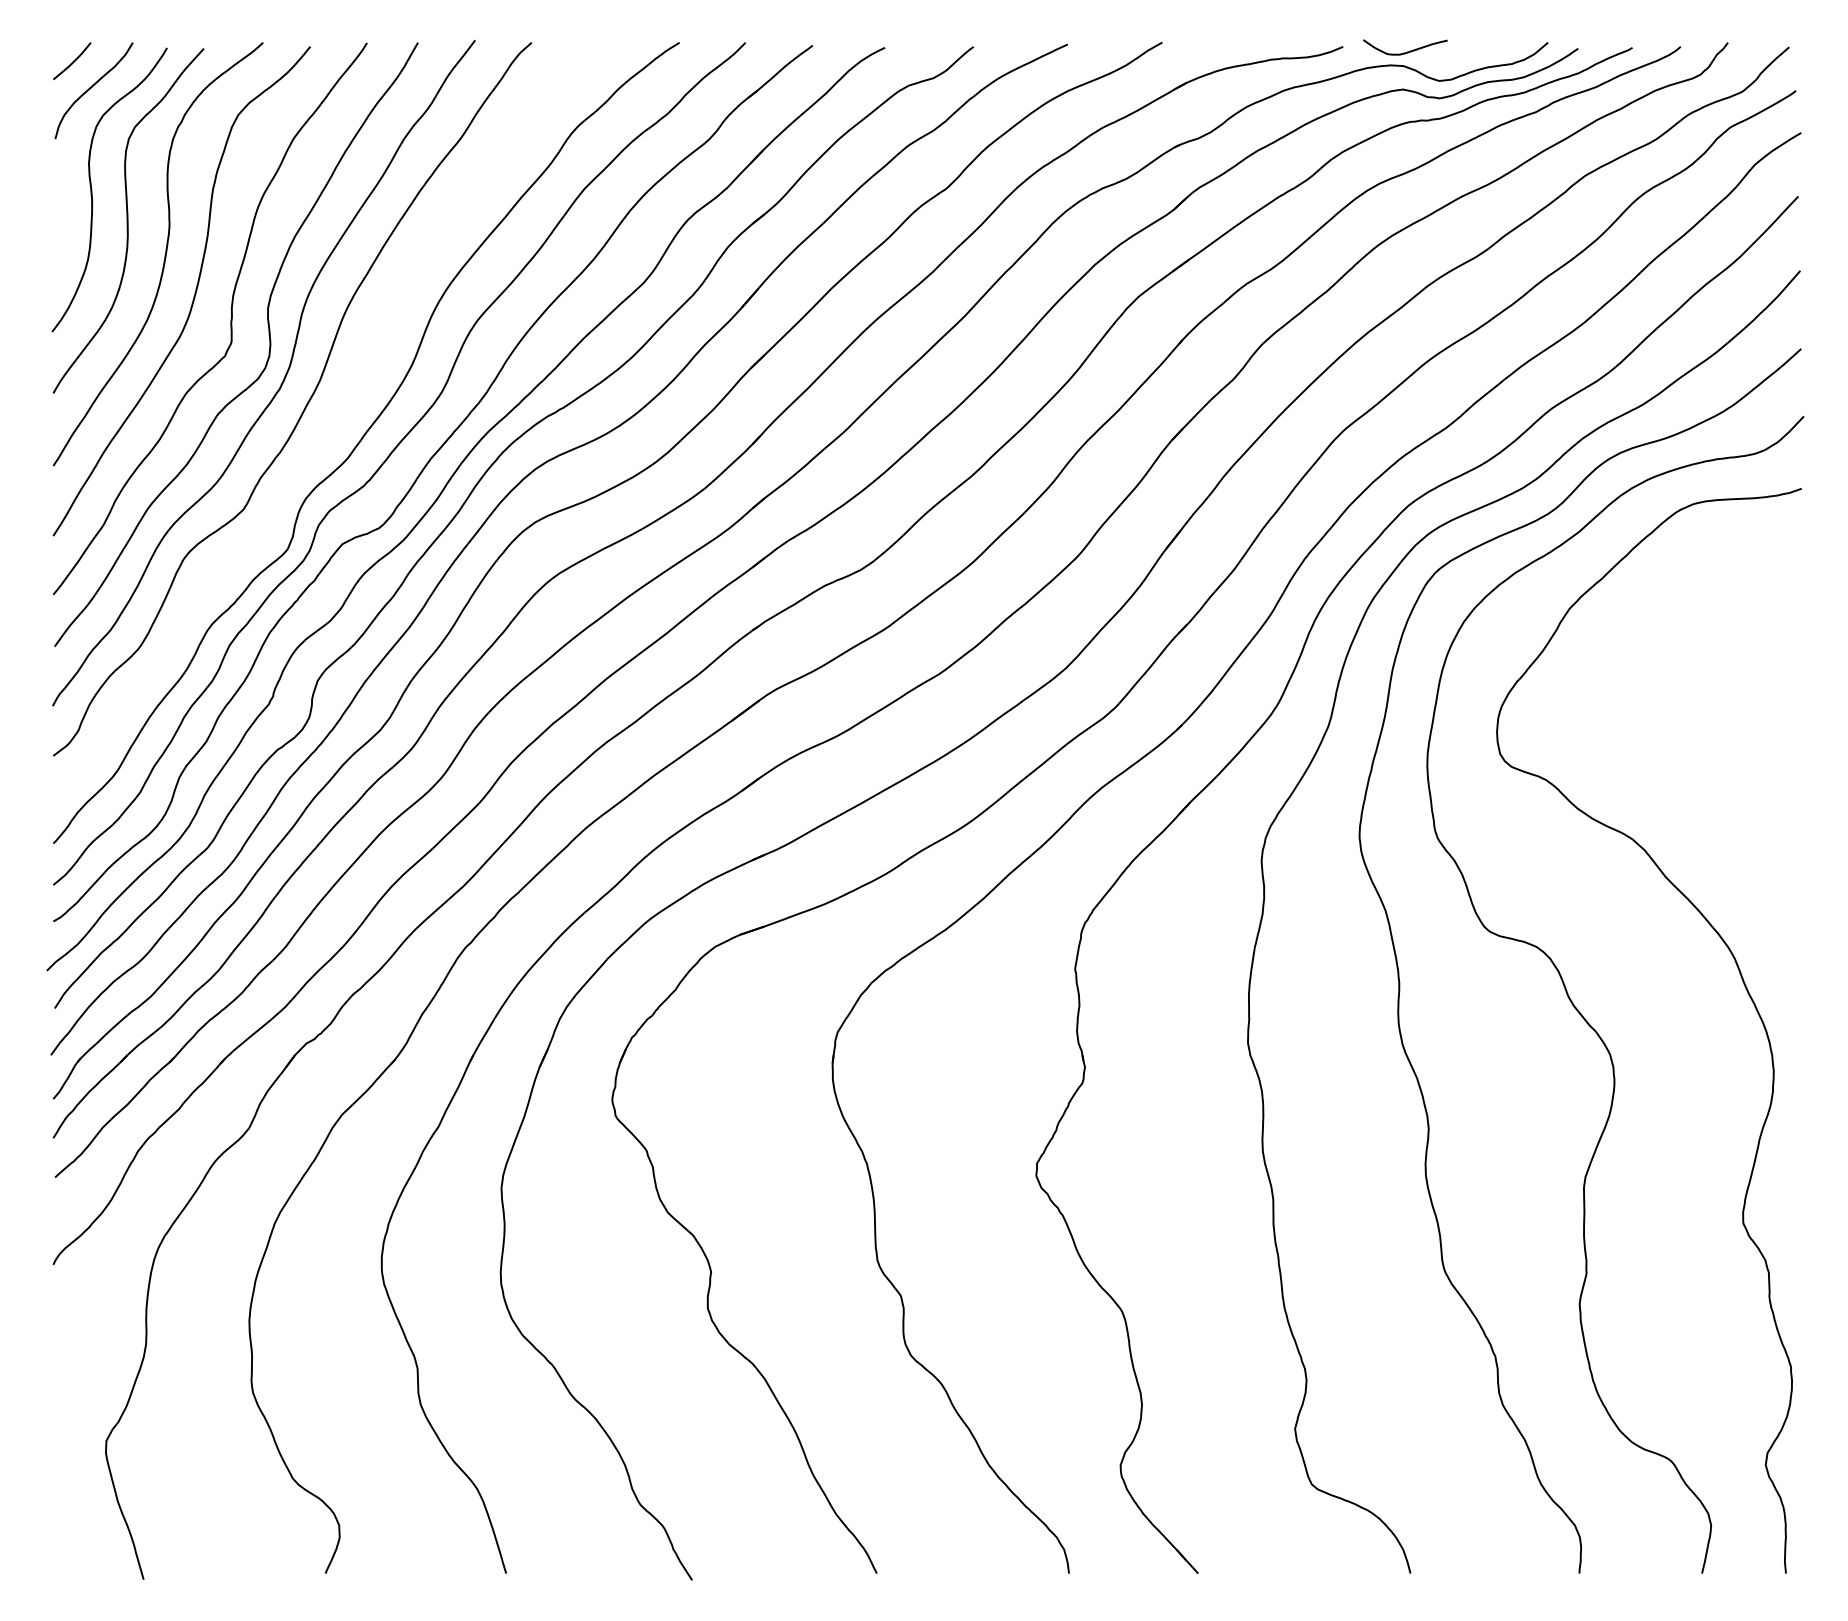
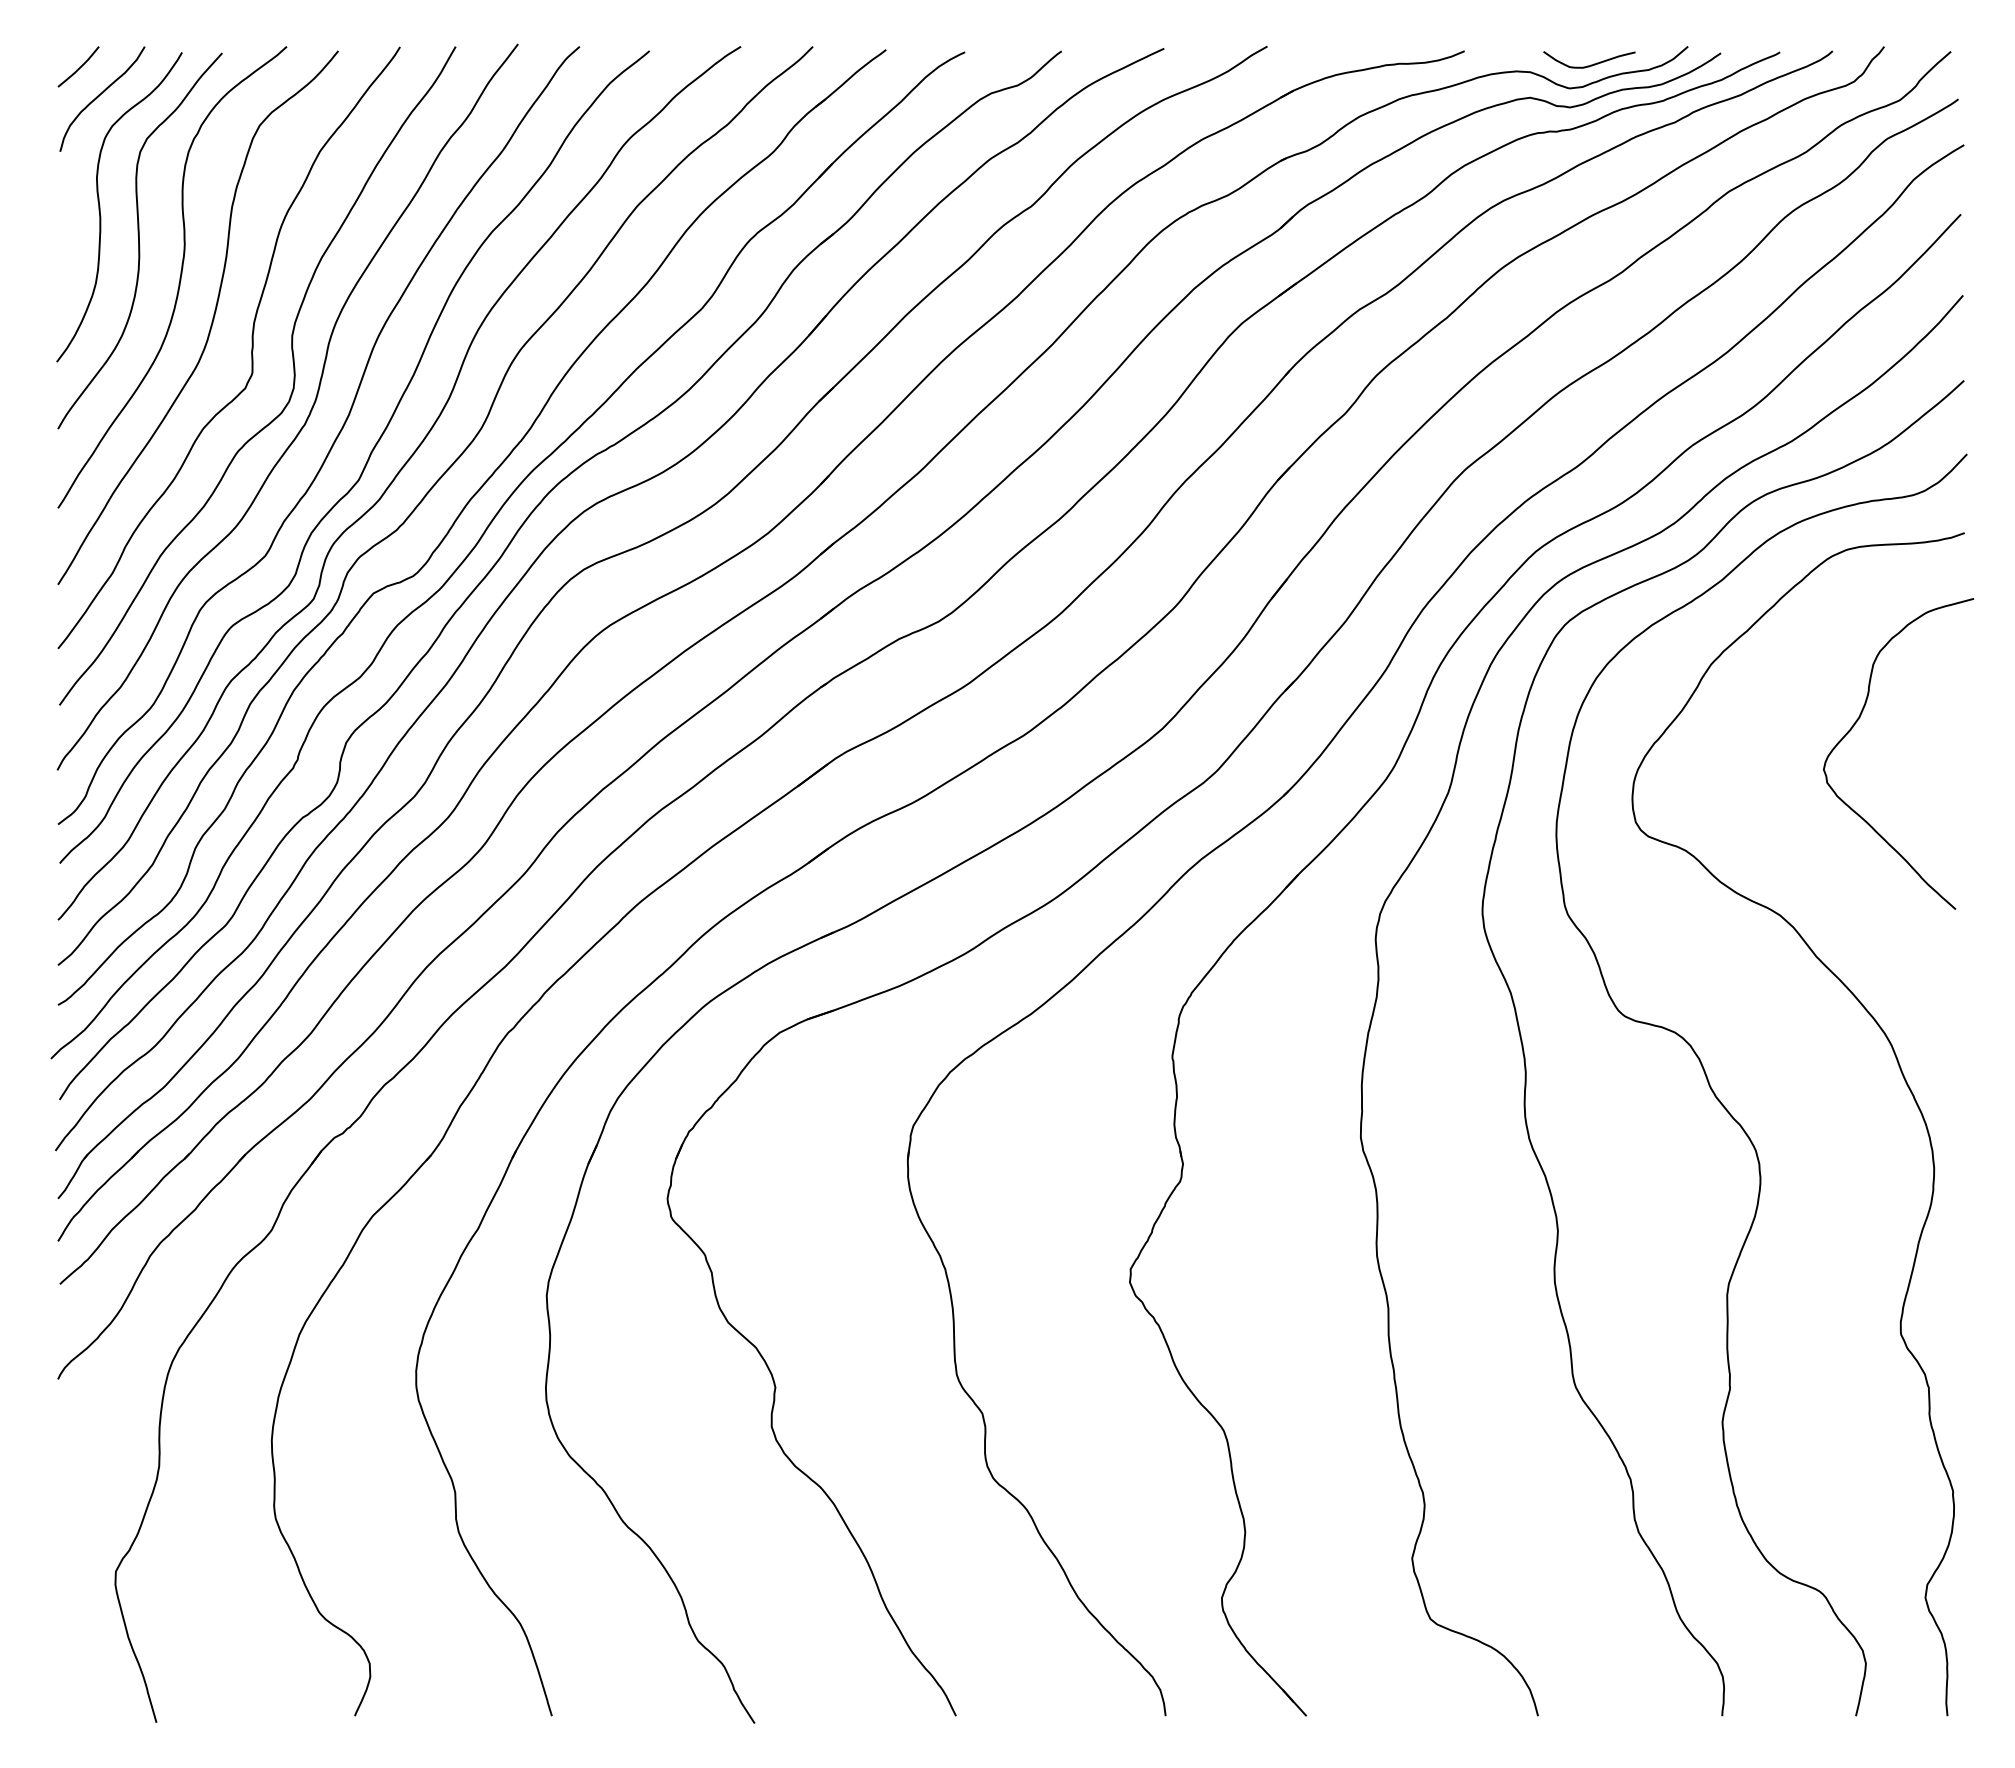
curve: (1407, 51) -> (1591, 64), moved
curve: (336, 423) -> (366, 461), added
curve: (1702, 663) -> (1856, 723), added

